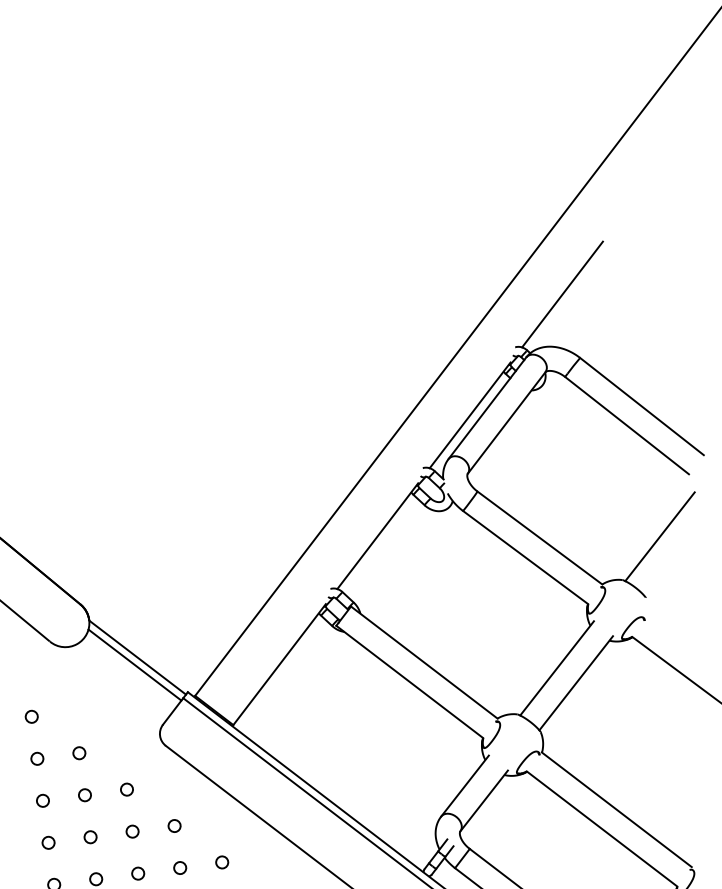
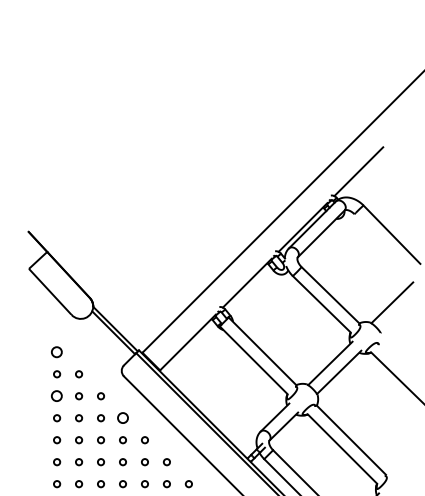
line: (626, 425) -> (382, 243), removed
circle: (32, 717) -> (57, 352), size x1.6
circle: (43, 801) -> (57, 396), size x1.6
circle: (173, 826) -> (122, 418), size x1.6

